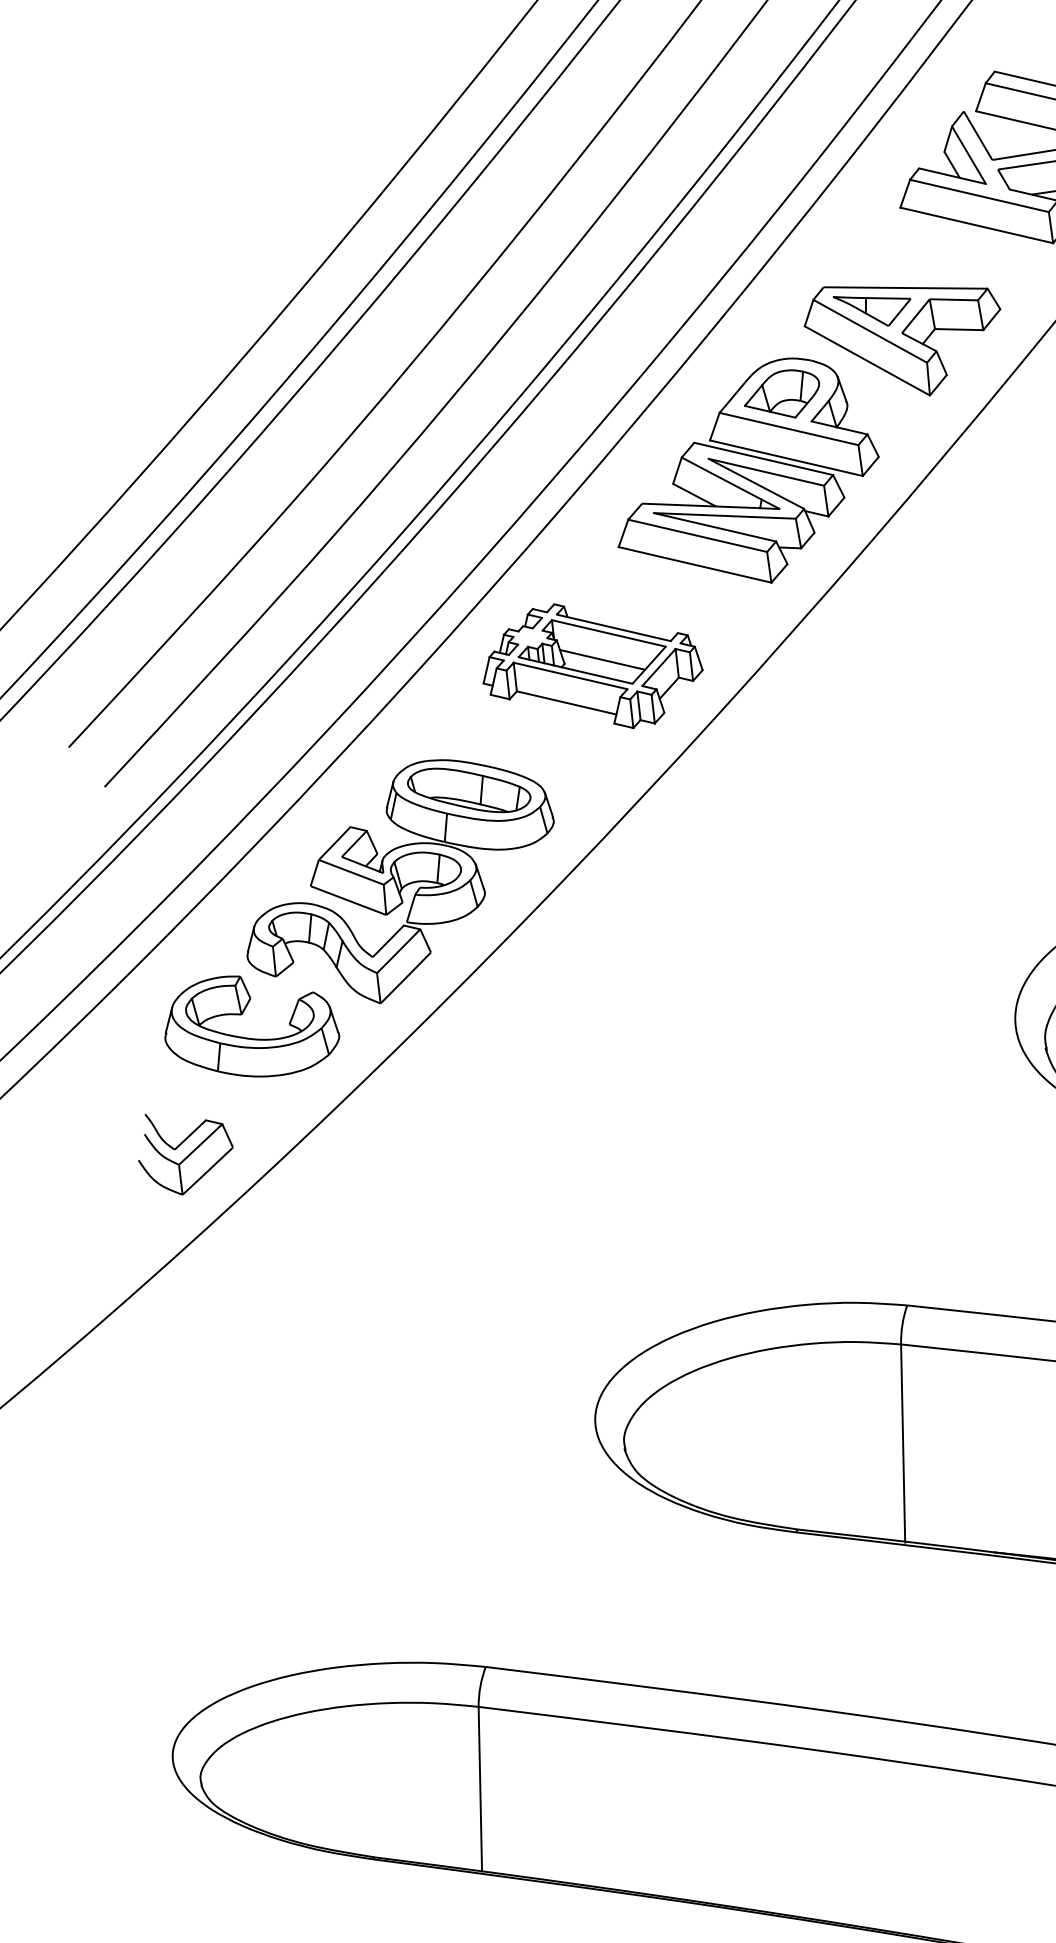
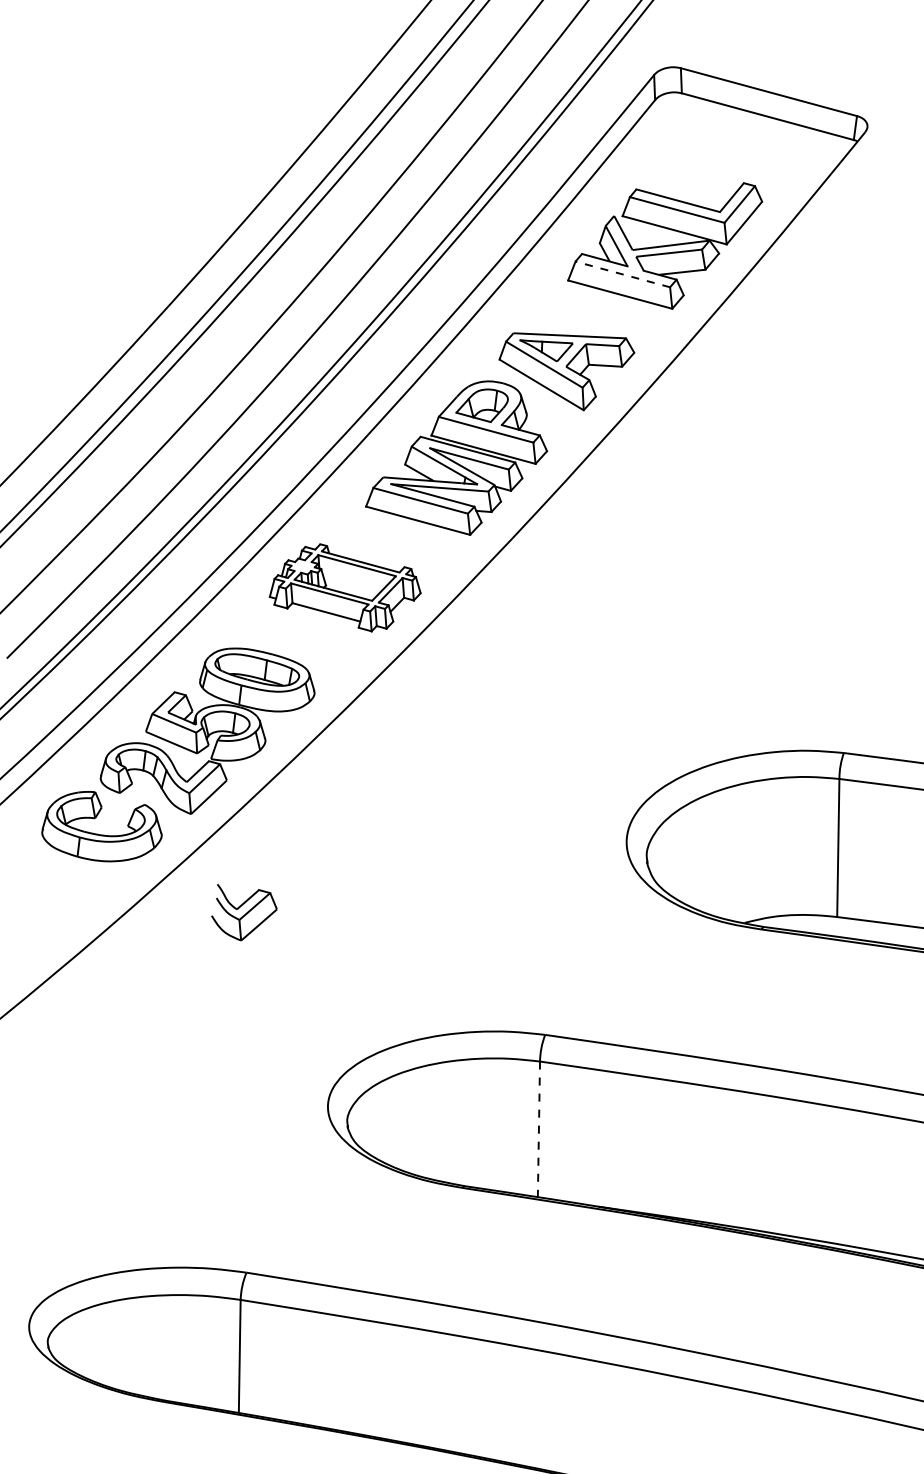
line: (979, 196) -> (622, 274), solid -> dashed
line: (603, 659) -> (352, 583), removed
part: (185, 1153) -> (244, 912), moved
line: (902, 1443) -> (538, 1129), solid -> dashed

